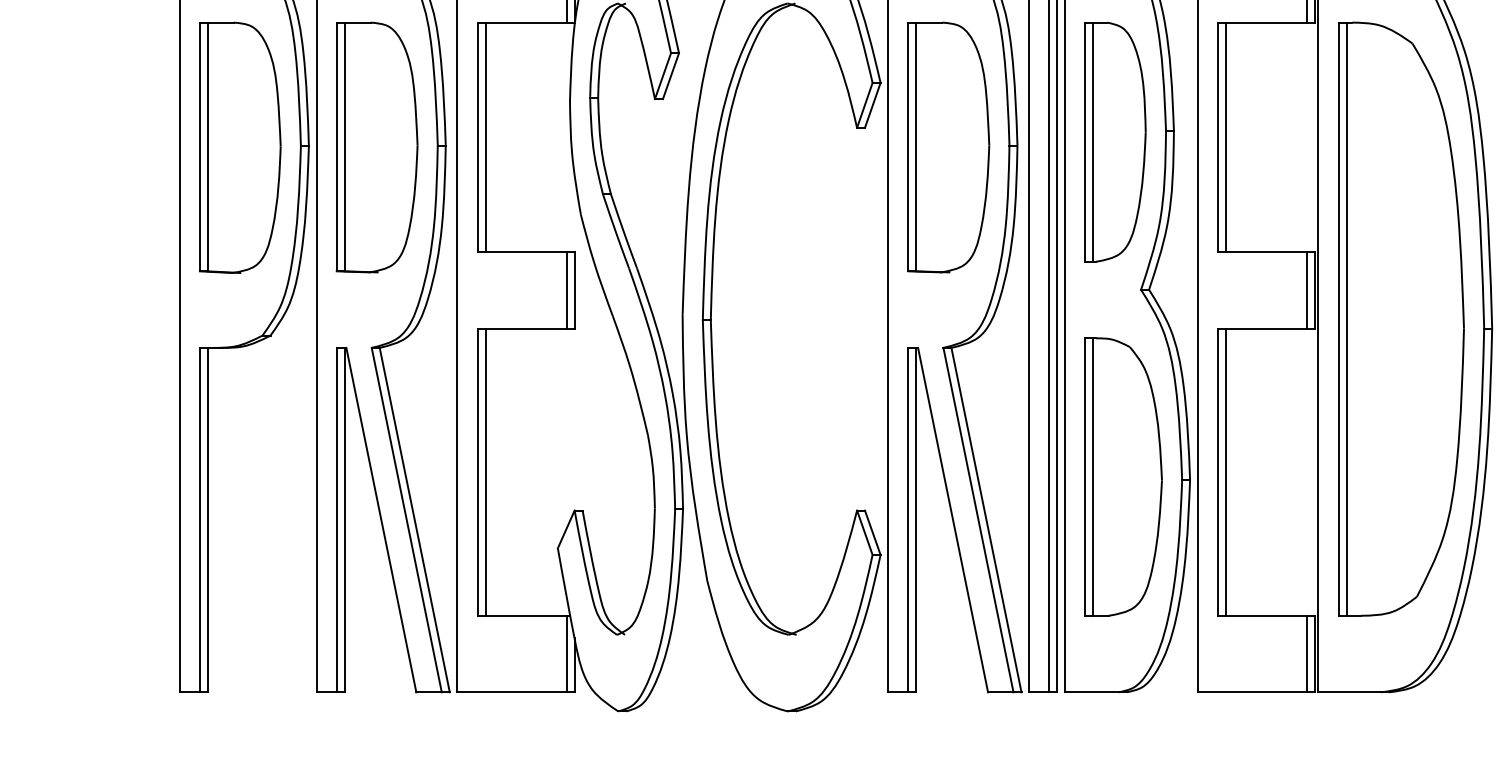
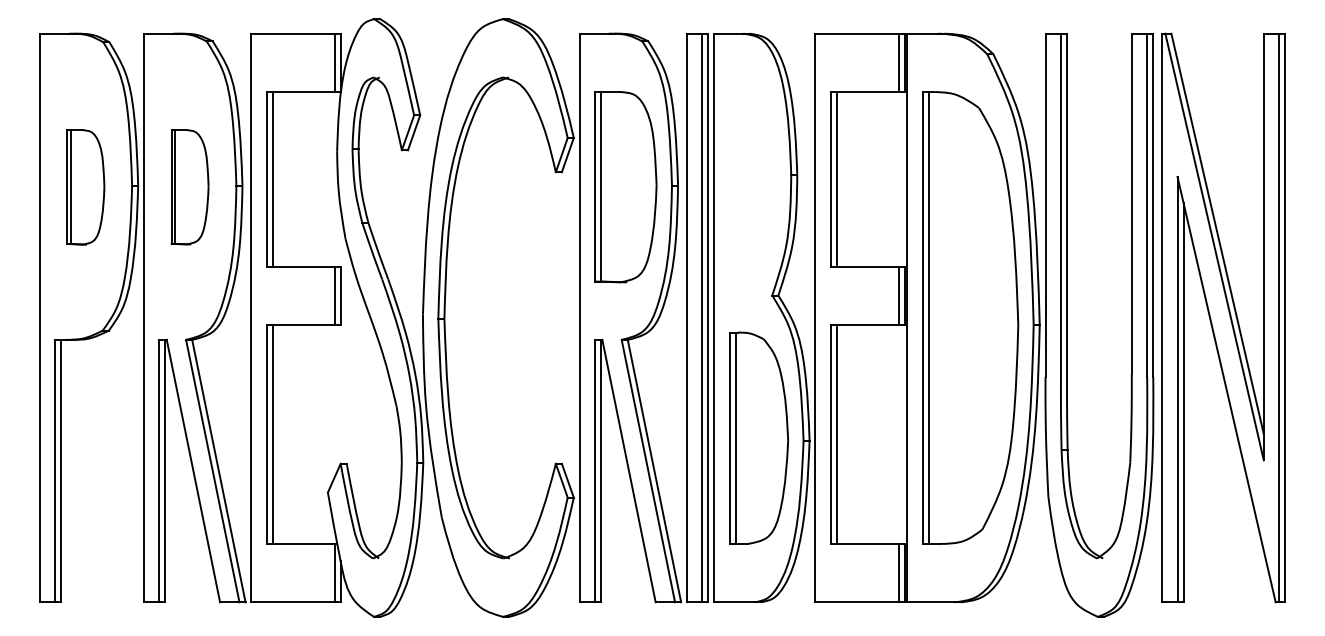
part: (1115, 141) -> (752, 182), removed
part: (239, 147) -> (85, 187), size x0.6
part: (376, 147) -> (189, 187), size x0.6

